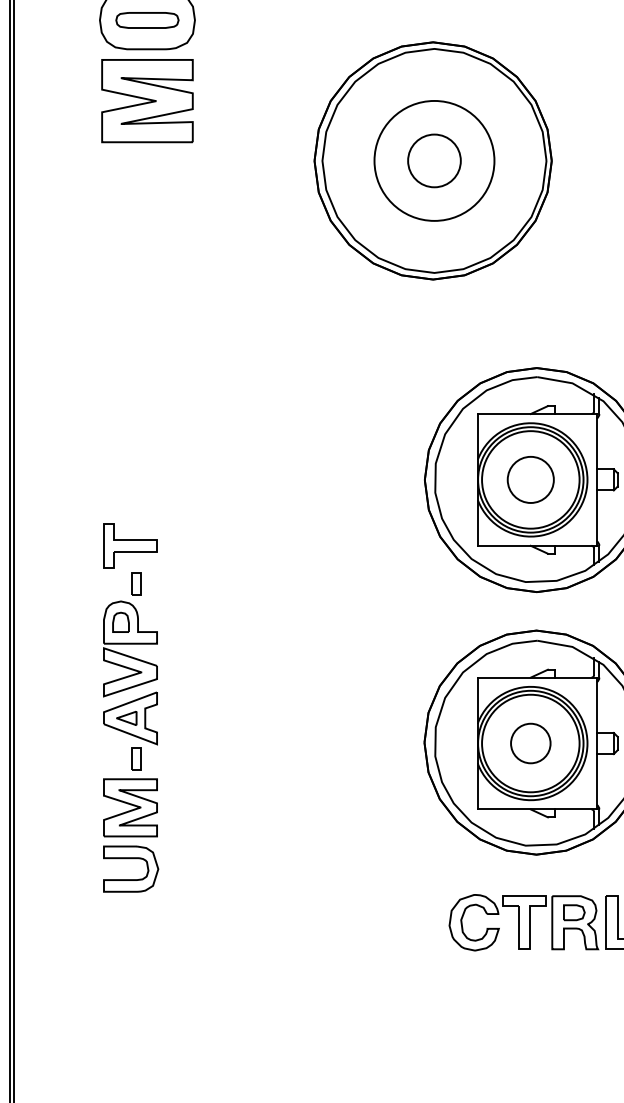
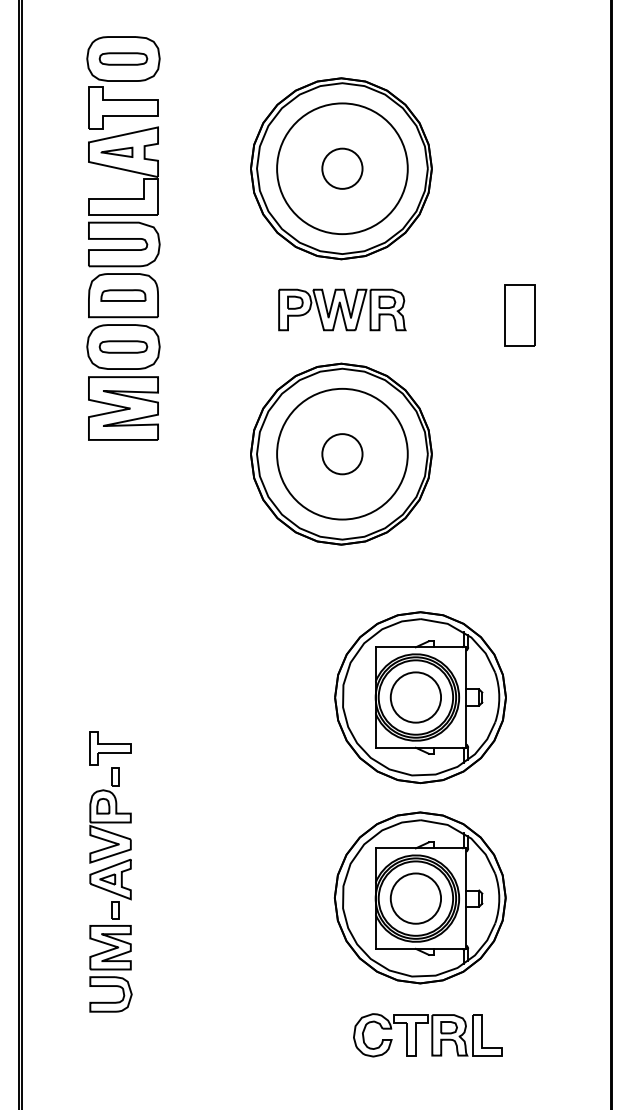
circle: (434, 160) -> (342, 453), size x1.43
circle: (530, 479) -> (415, 697), size x1.43
circle: (530, 743) -> (415, 898), size x1.67

